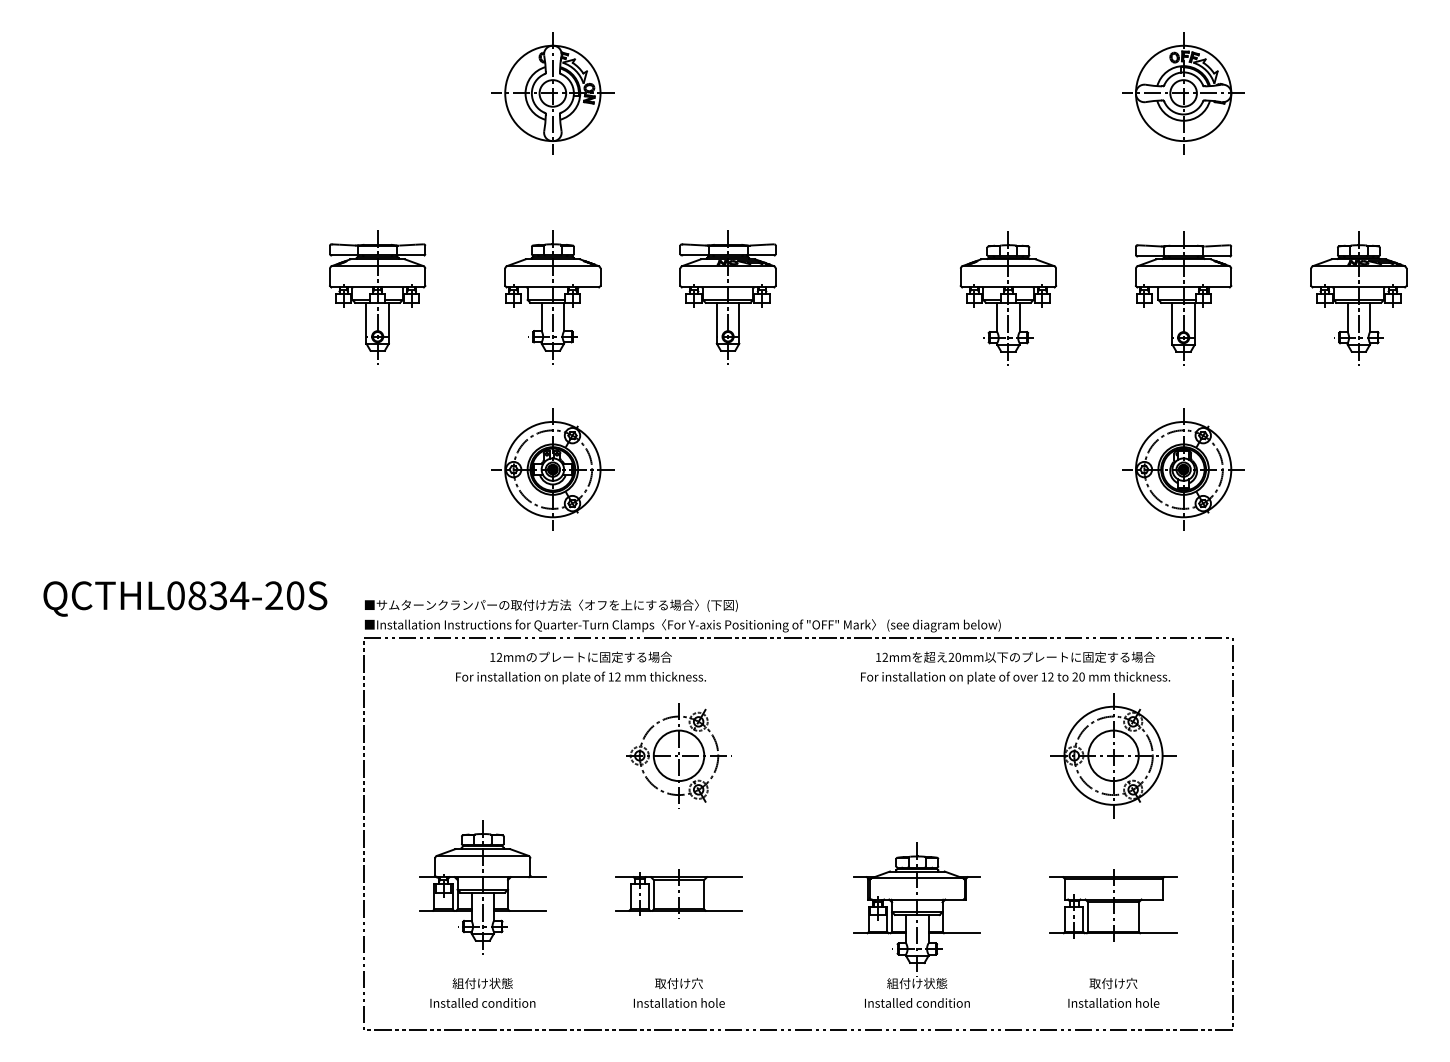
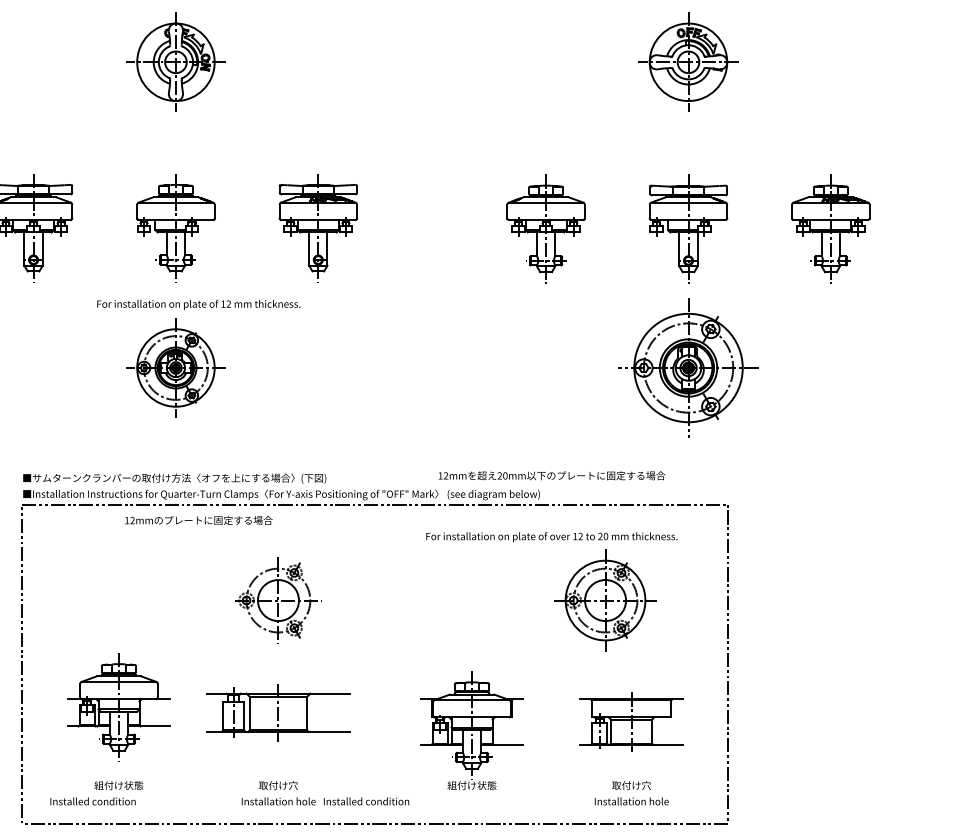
part: (1183, 469) -> (688, 367), size x1.4
text: (1015, 656) -> (551, 475), moved
text: (580, 677) -> (198, 304), moved
part: (1113, 755) -> (605, 600), moved
part: (678, 893) -> (278, 712), size x1.4
text: (482, 1002) -> (92, 801), moved
text: (917, 1002) -> (366, 801), moved

